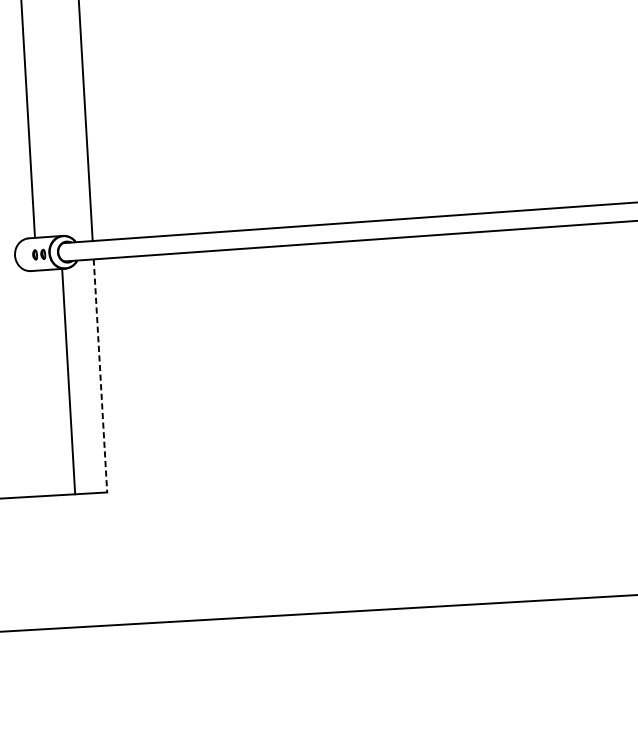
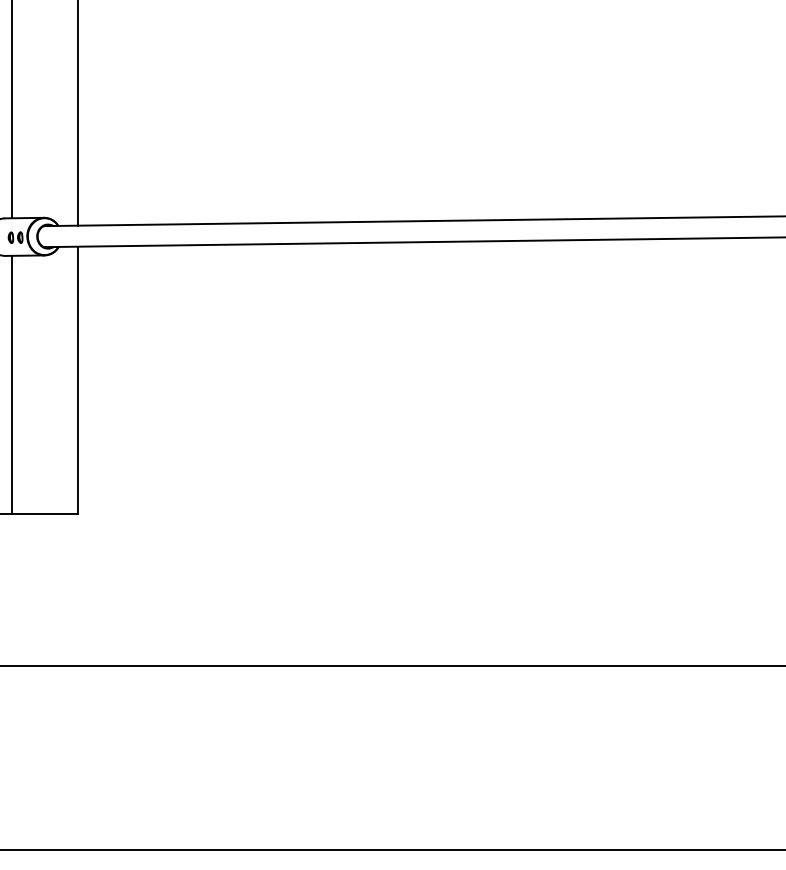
line: (100, 376) -> (77, 380), dashed -> solid
line: (68, 381) -> (11, 384), moved

